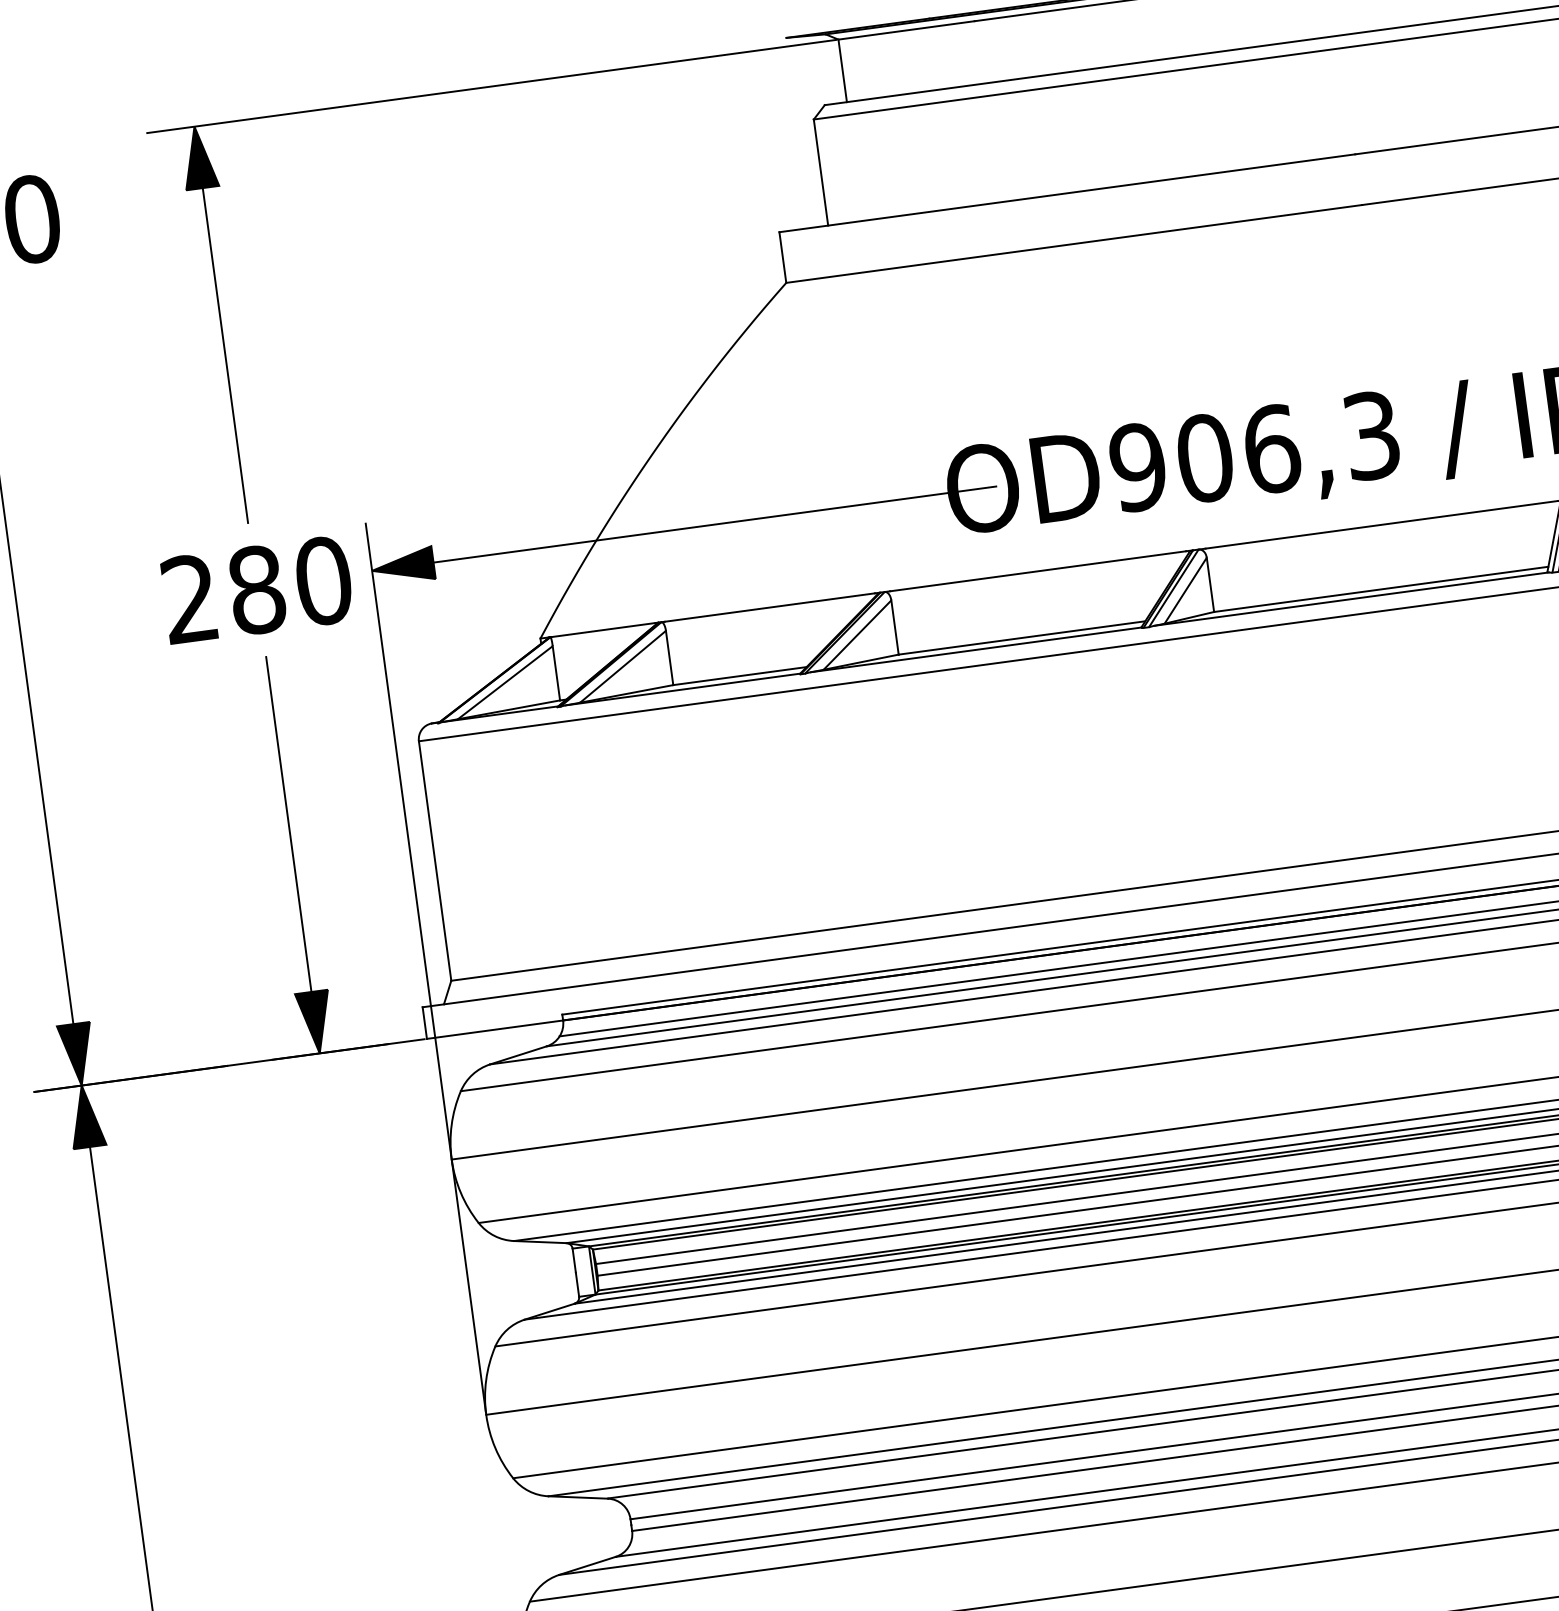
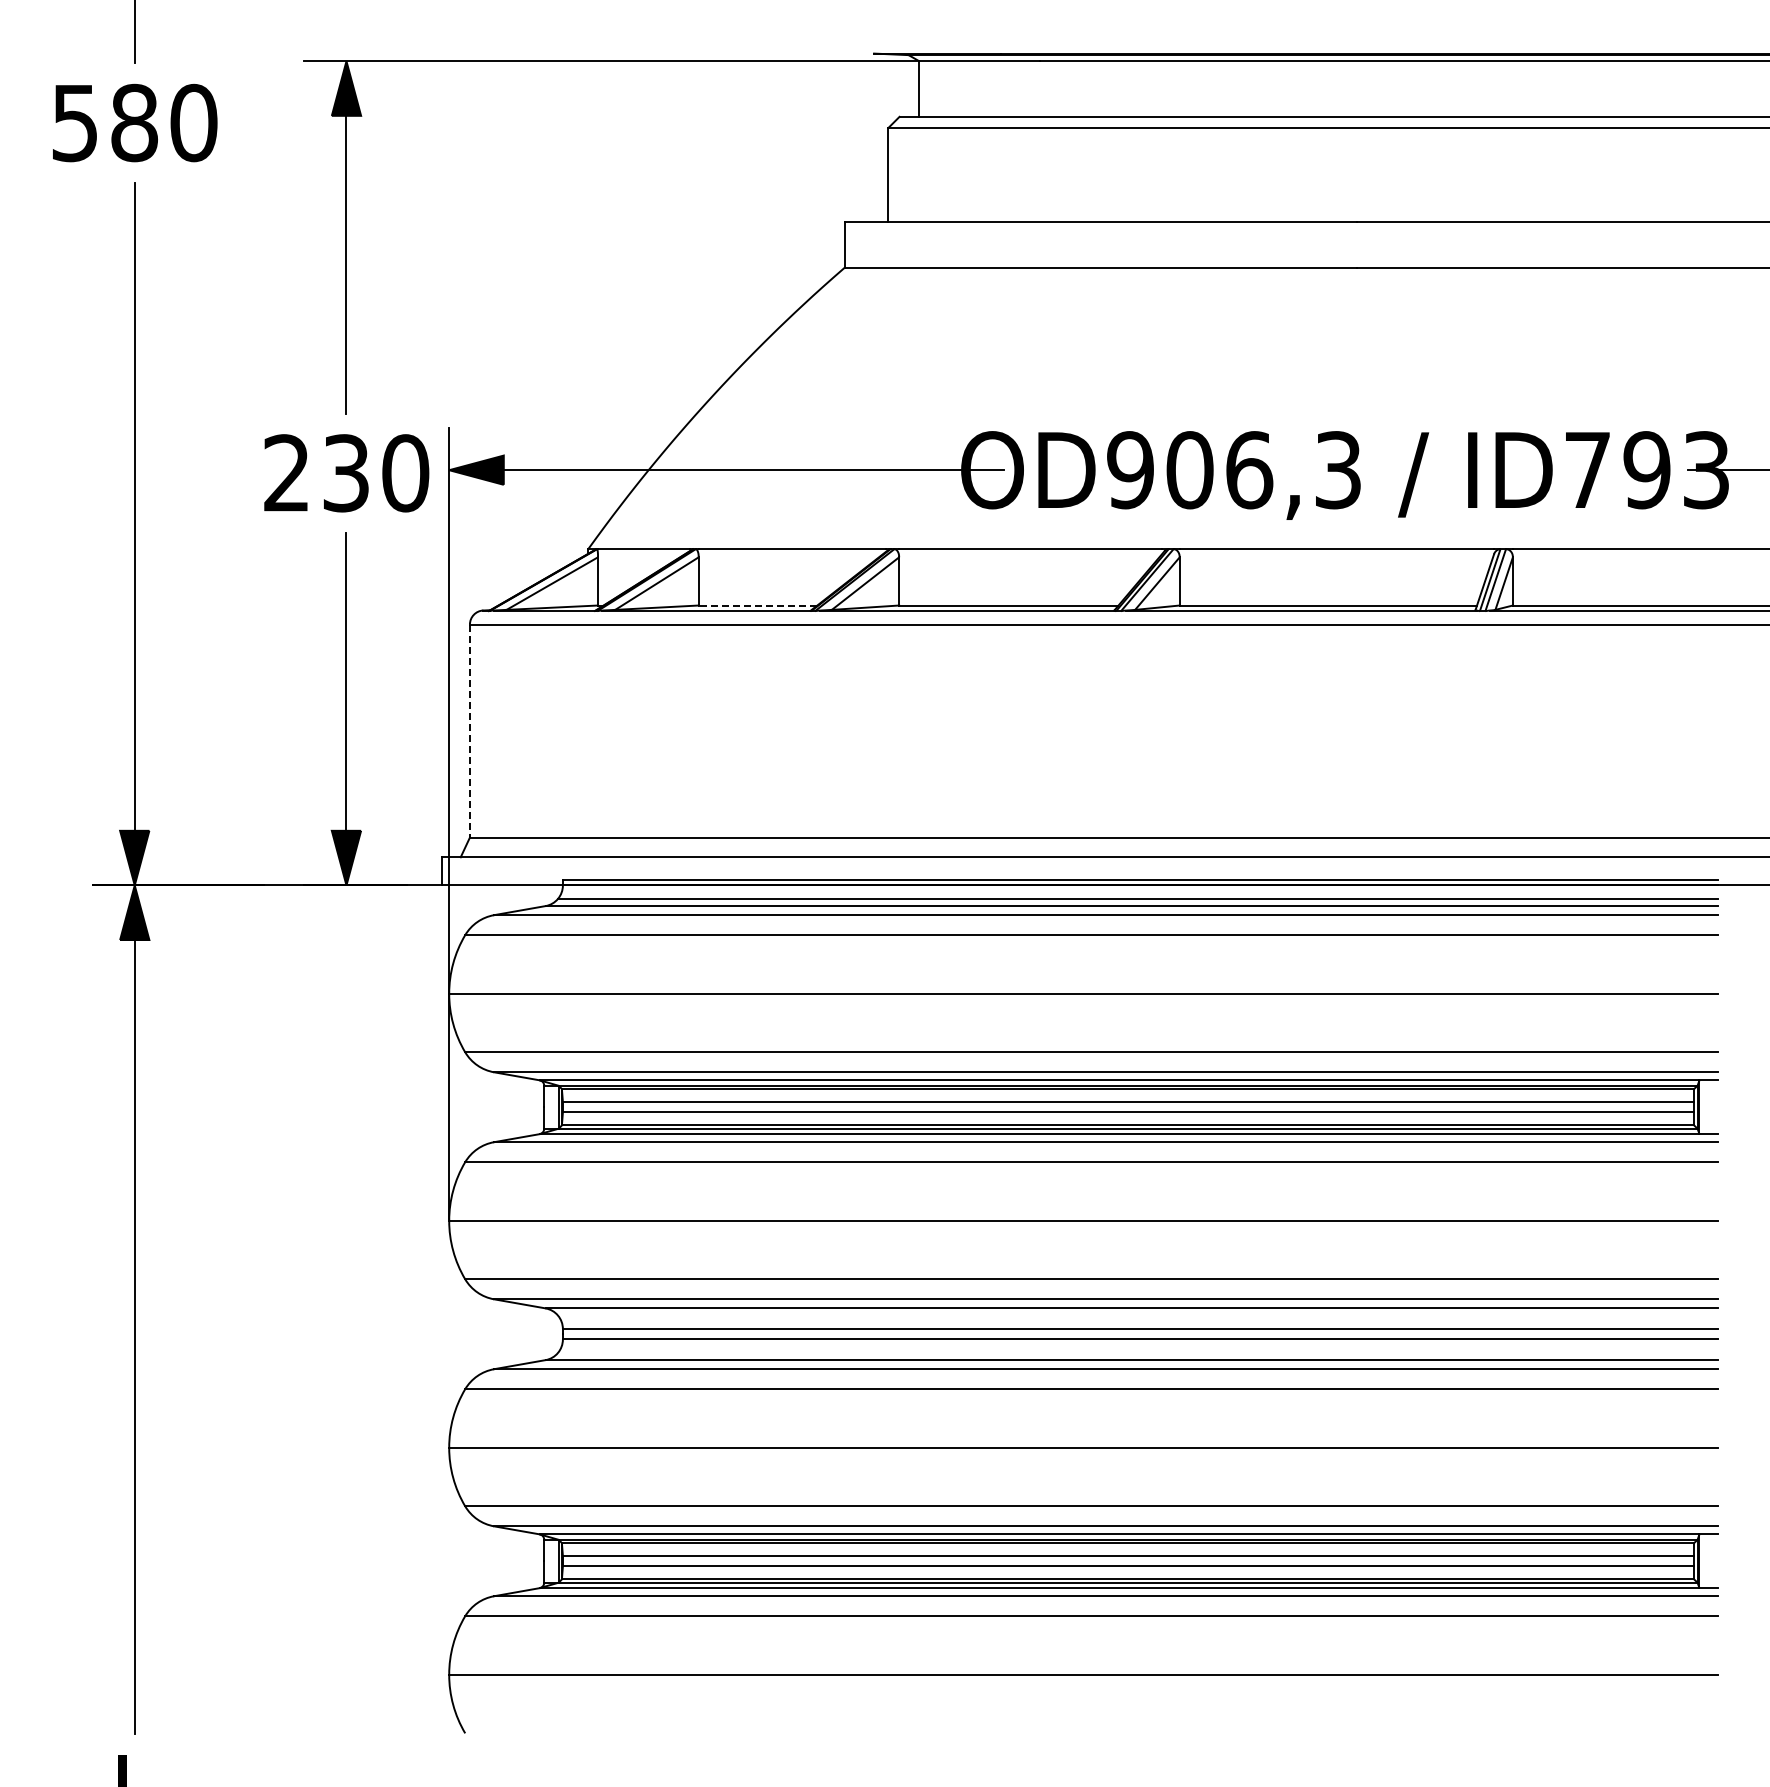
text: (257, 590) -> (346, 473), 280 -> 230
line: (739, 676) -> (757, 605), solid -> dashed
line: (434, 861) -> (469, 731), solid -> dashed

